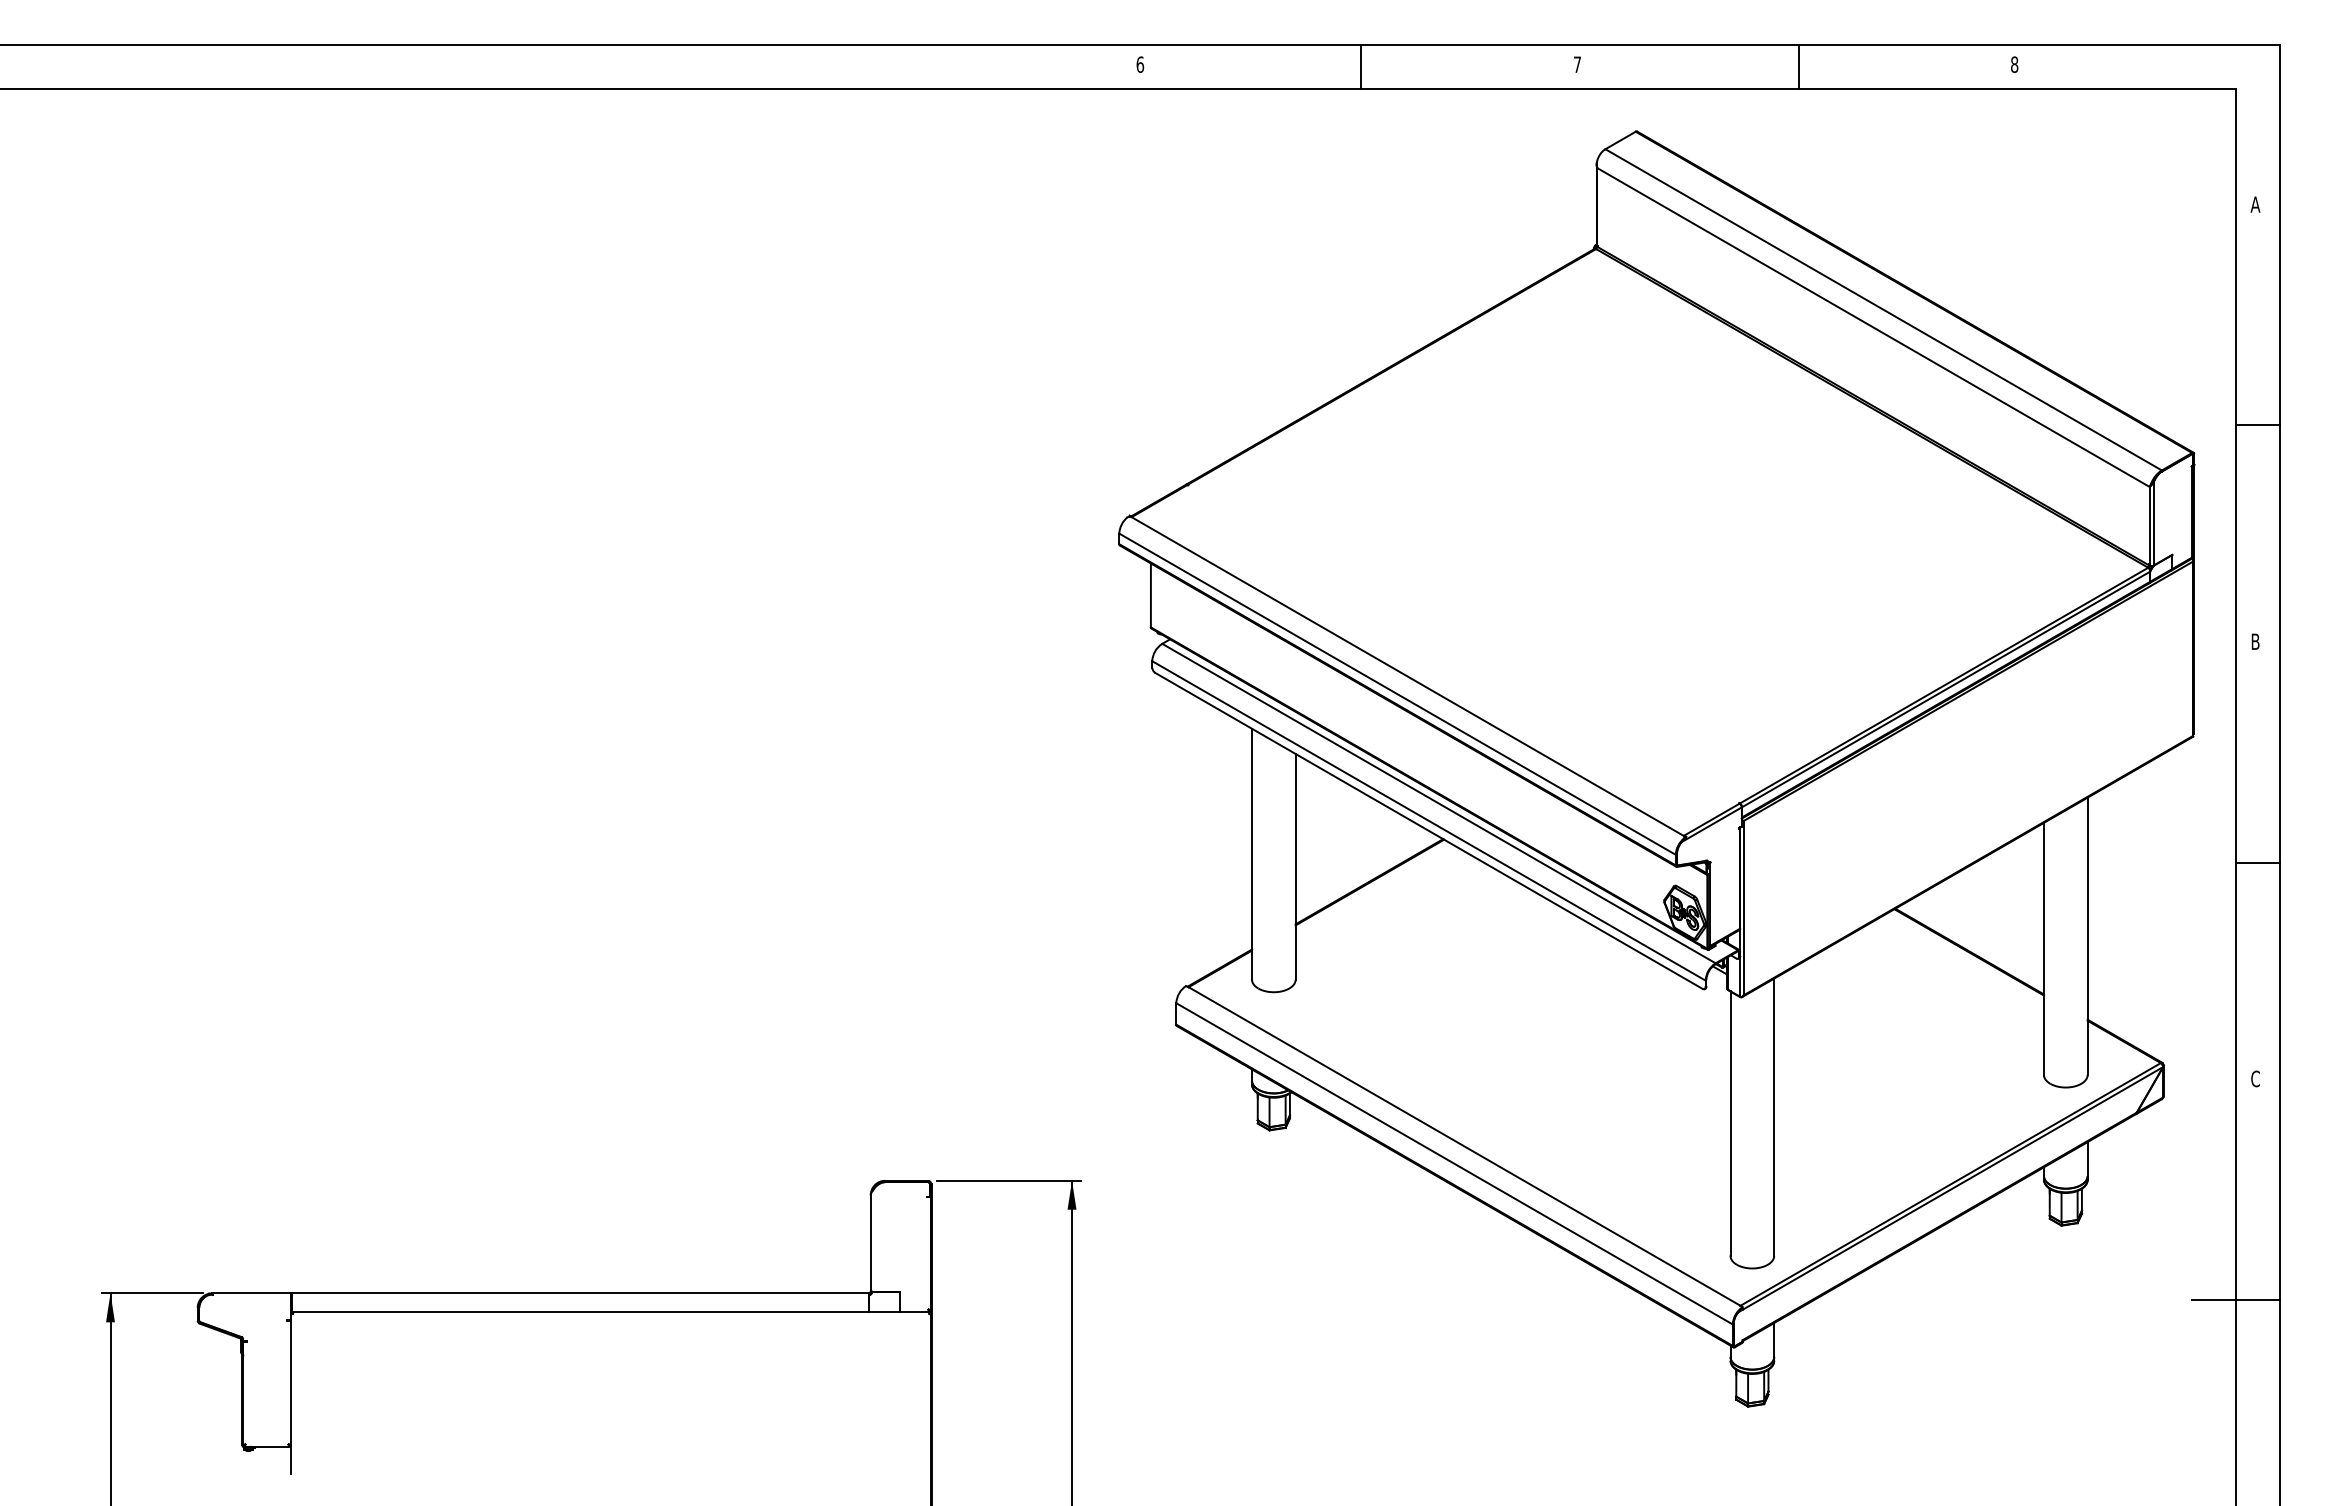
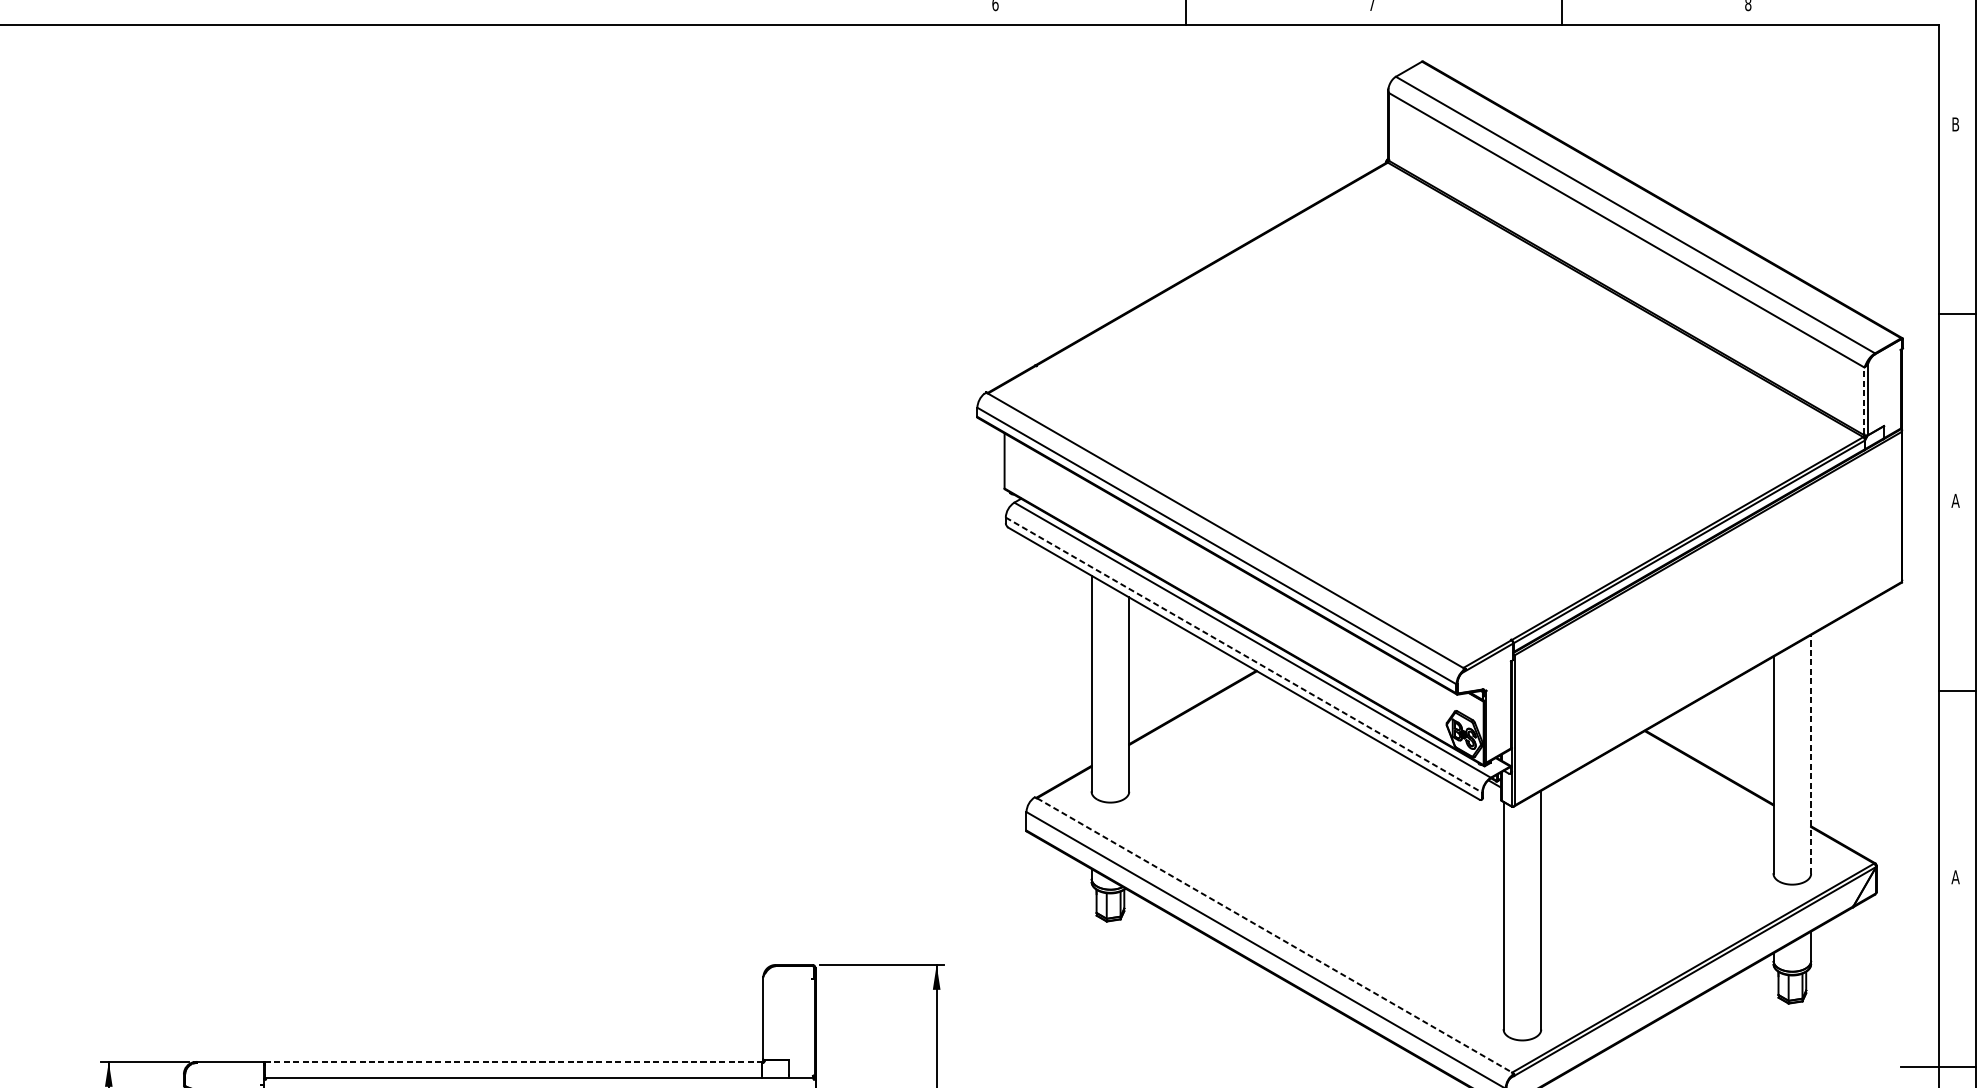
text: (2255, 204) -> (1955, 124), A -> B
line: (2149, 525) -> (1864, 400), solid -> dashed
text: (2255, 641) -> (1955, 500), B -> A
line: (1429, 821) -> (1244, 655), solid -> dashed
line: (2087, 936) -> (1810, 754), solid -> dashed
text: (2255, 1078) -> (1955, 876), C -> A
line: (1464, 1146) -> (1274, 935), solid -> dashed
line: (580, 1293) -> (513, 1061), solid -> dashed

